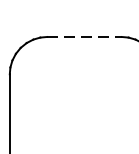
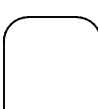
line: (84, 37) -> (52, 17), dashed -> solid

